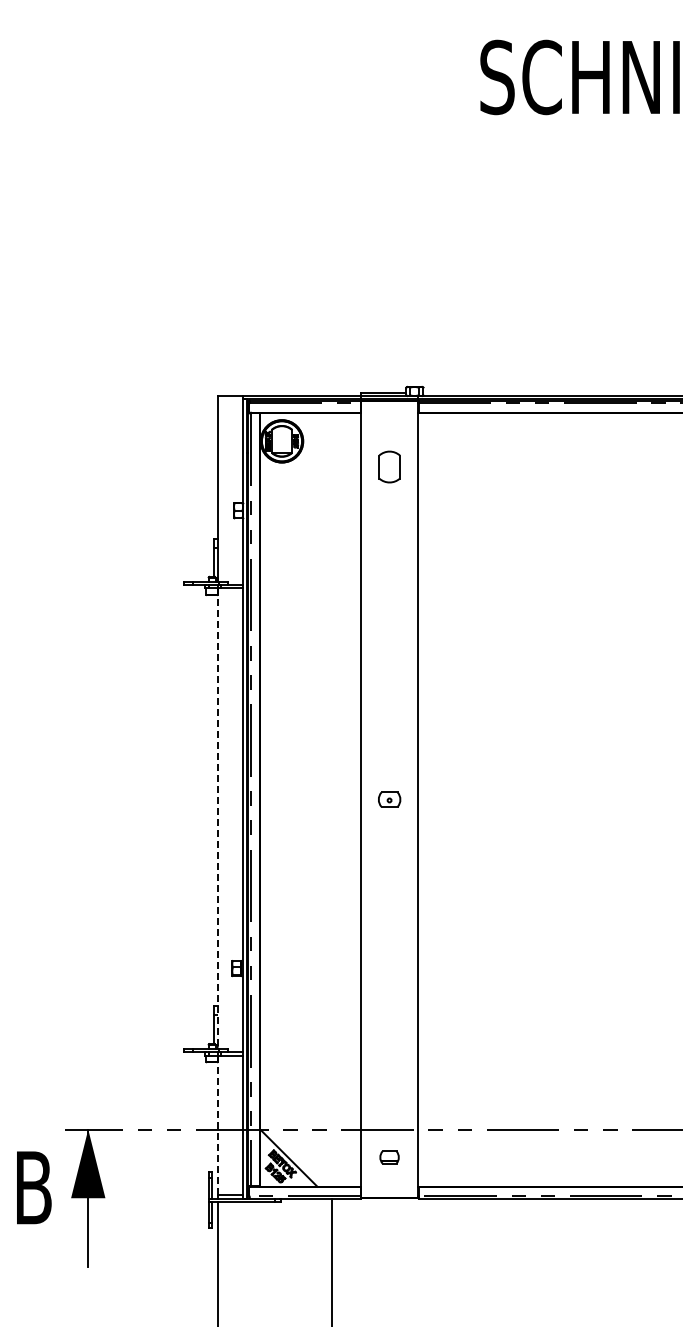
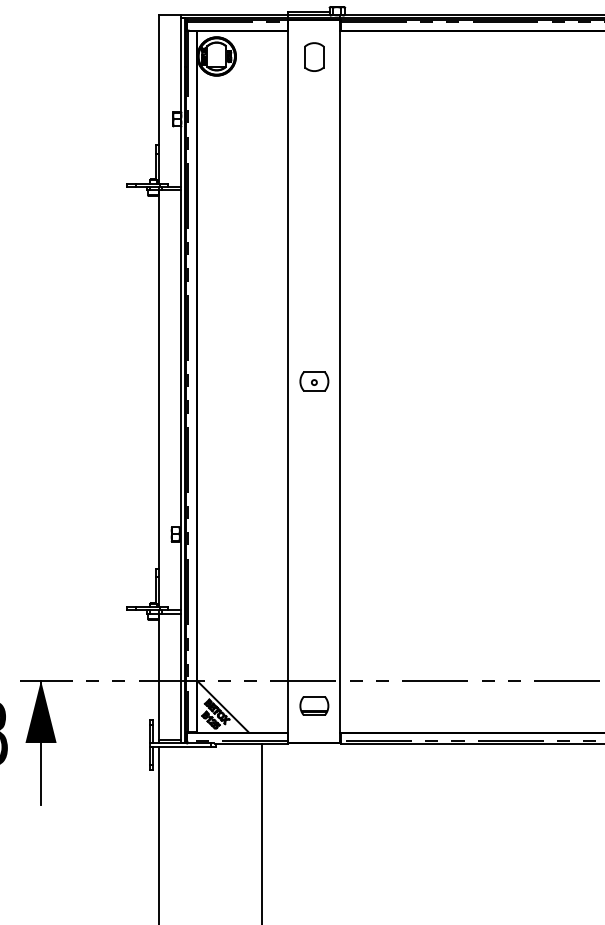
part: (389, 466) -> (314, 56), moved
part: (389, 799) -> (314, 381), size x1.43
line: (217, 819) -> (158, 399), dashed -> solid
line: (217, 1125) -> (158, 677), dashed -> solid
part: (389, 1157) -> (314, 706), size x1.67

